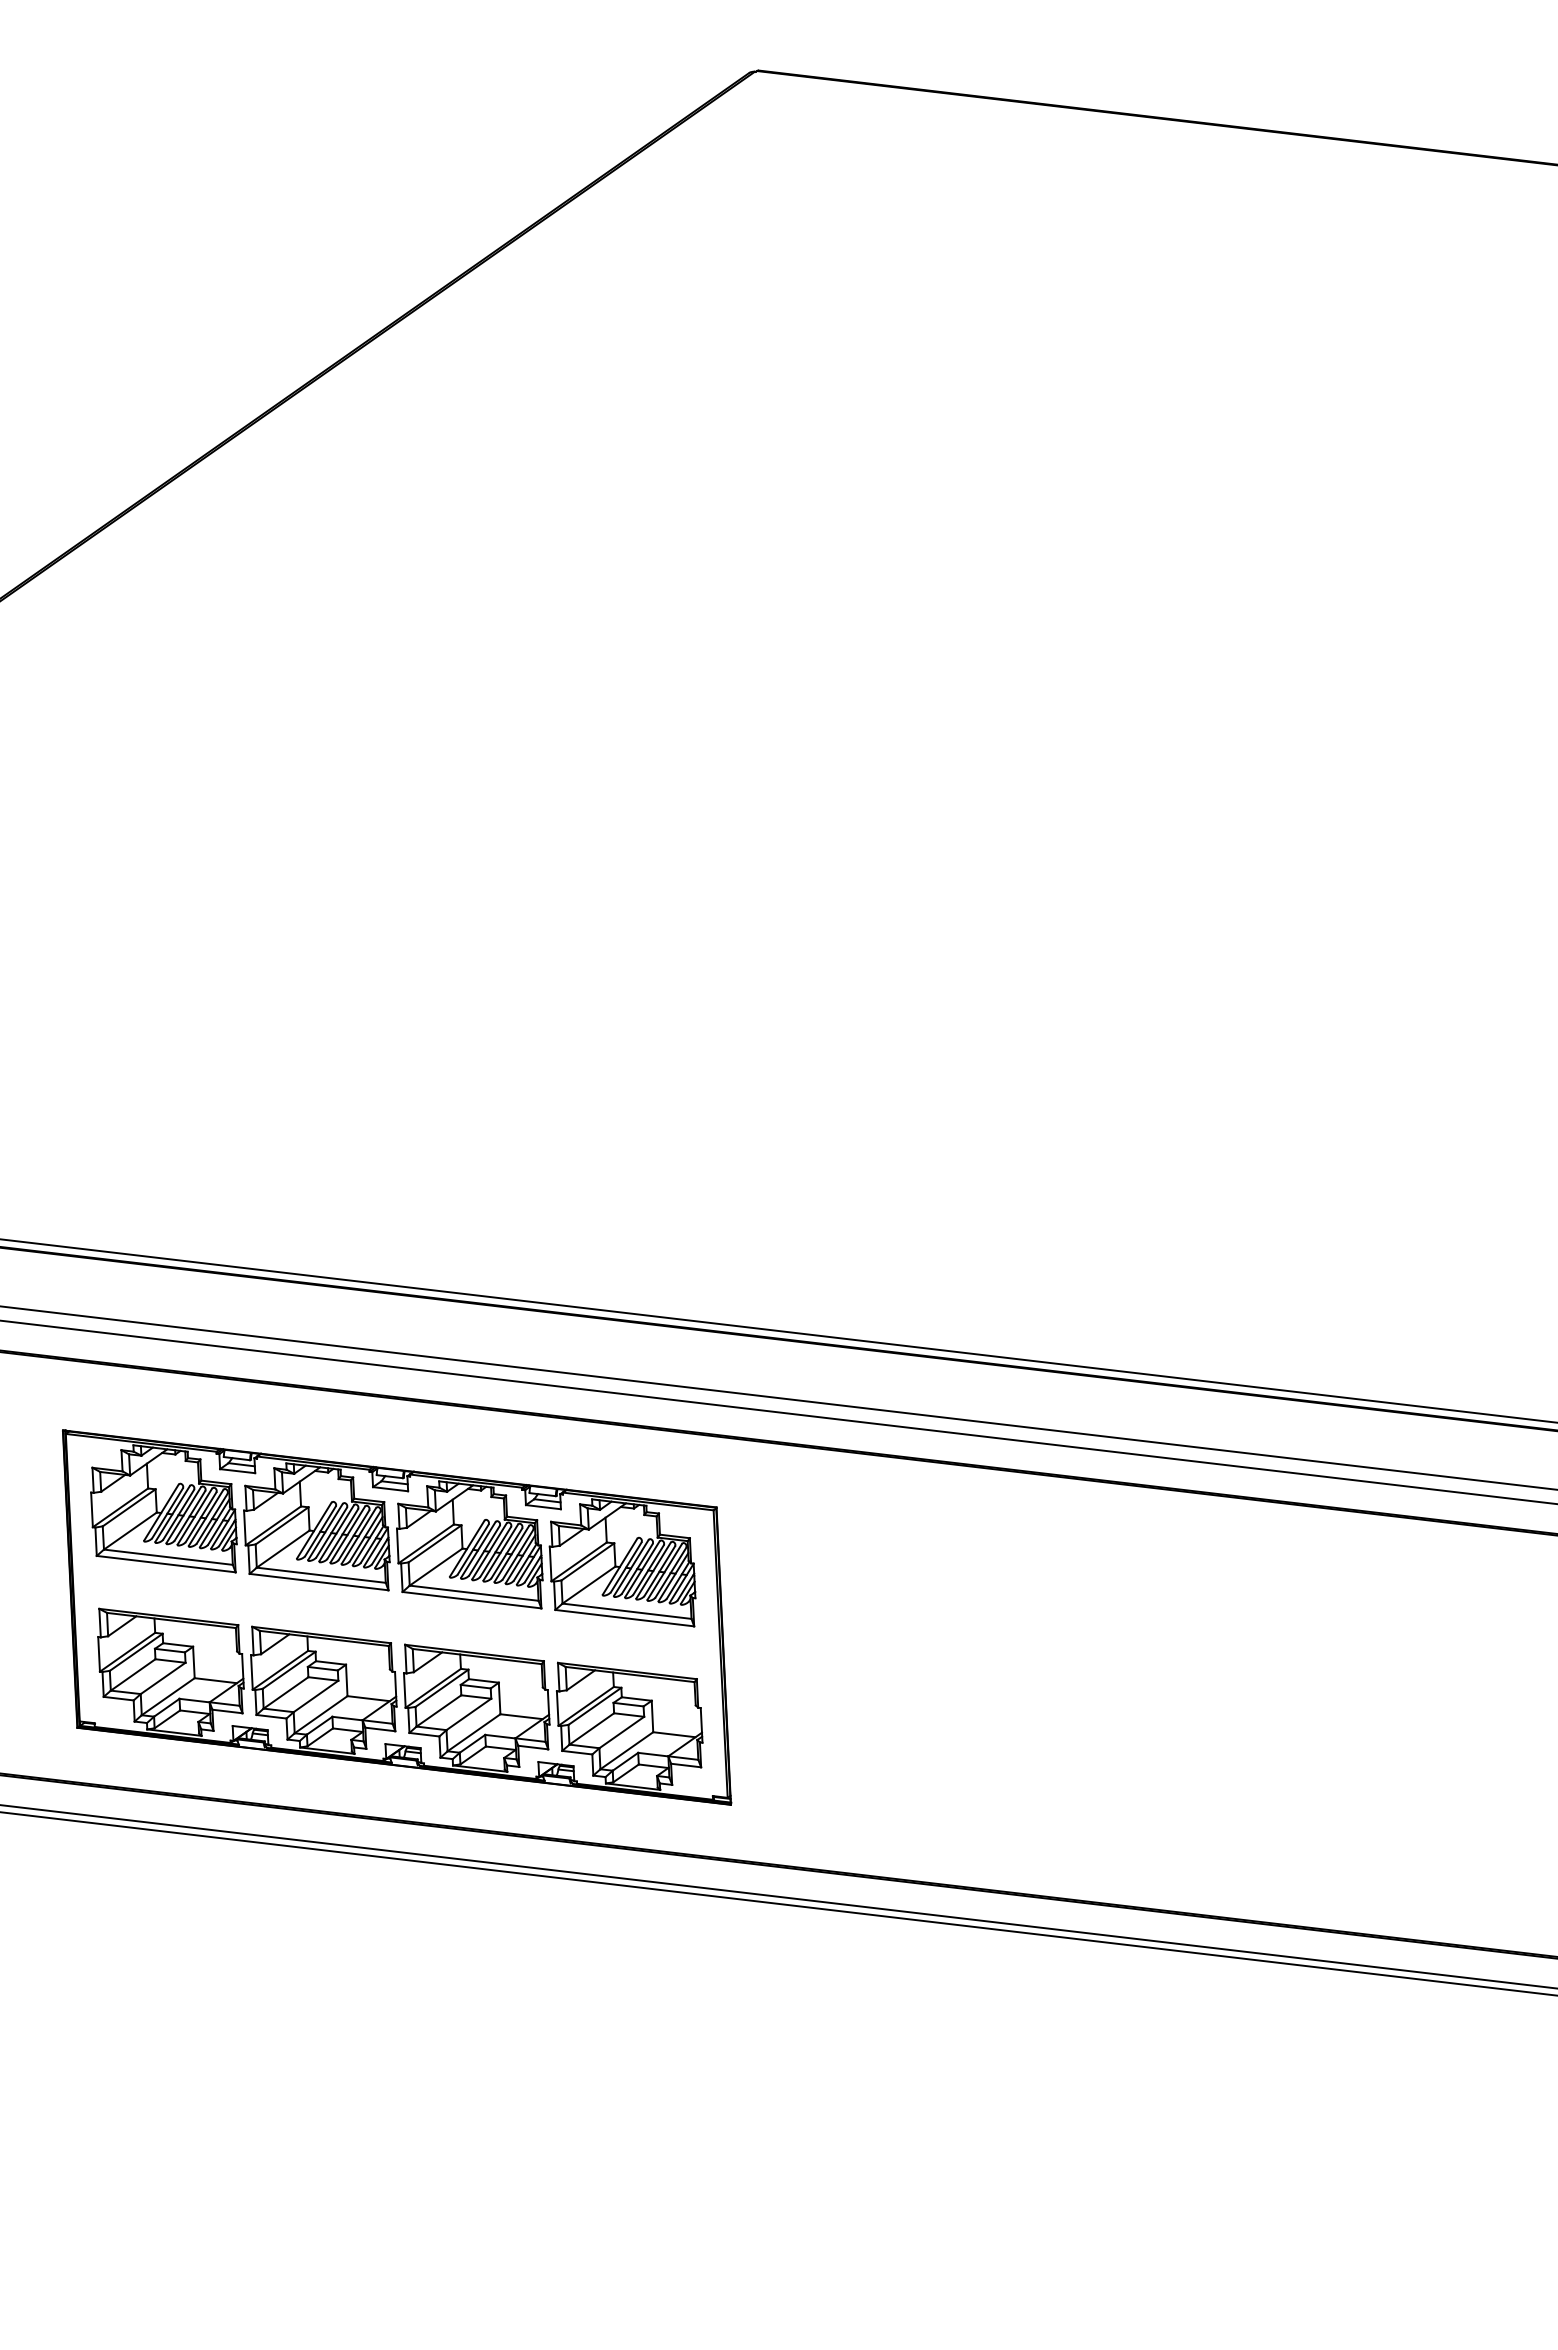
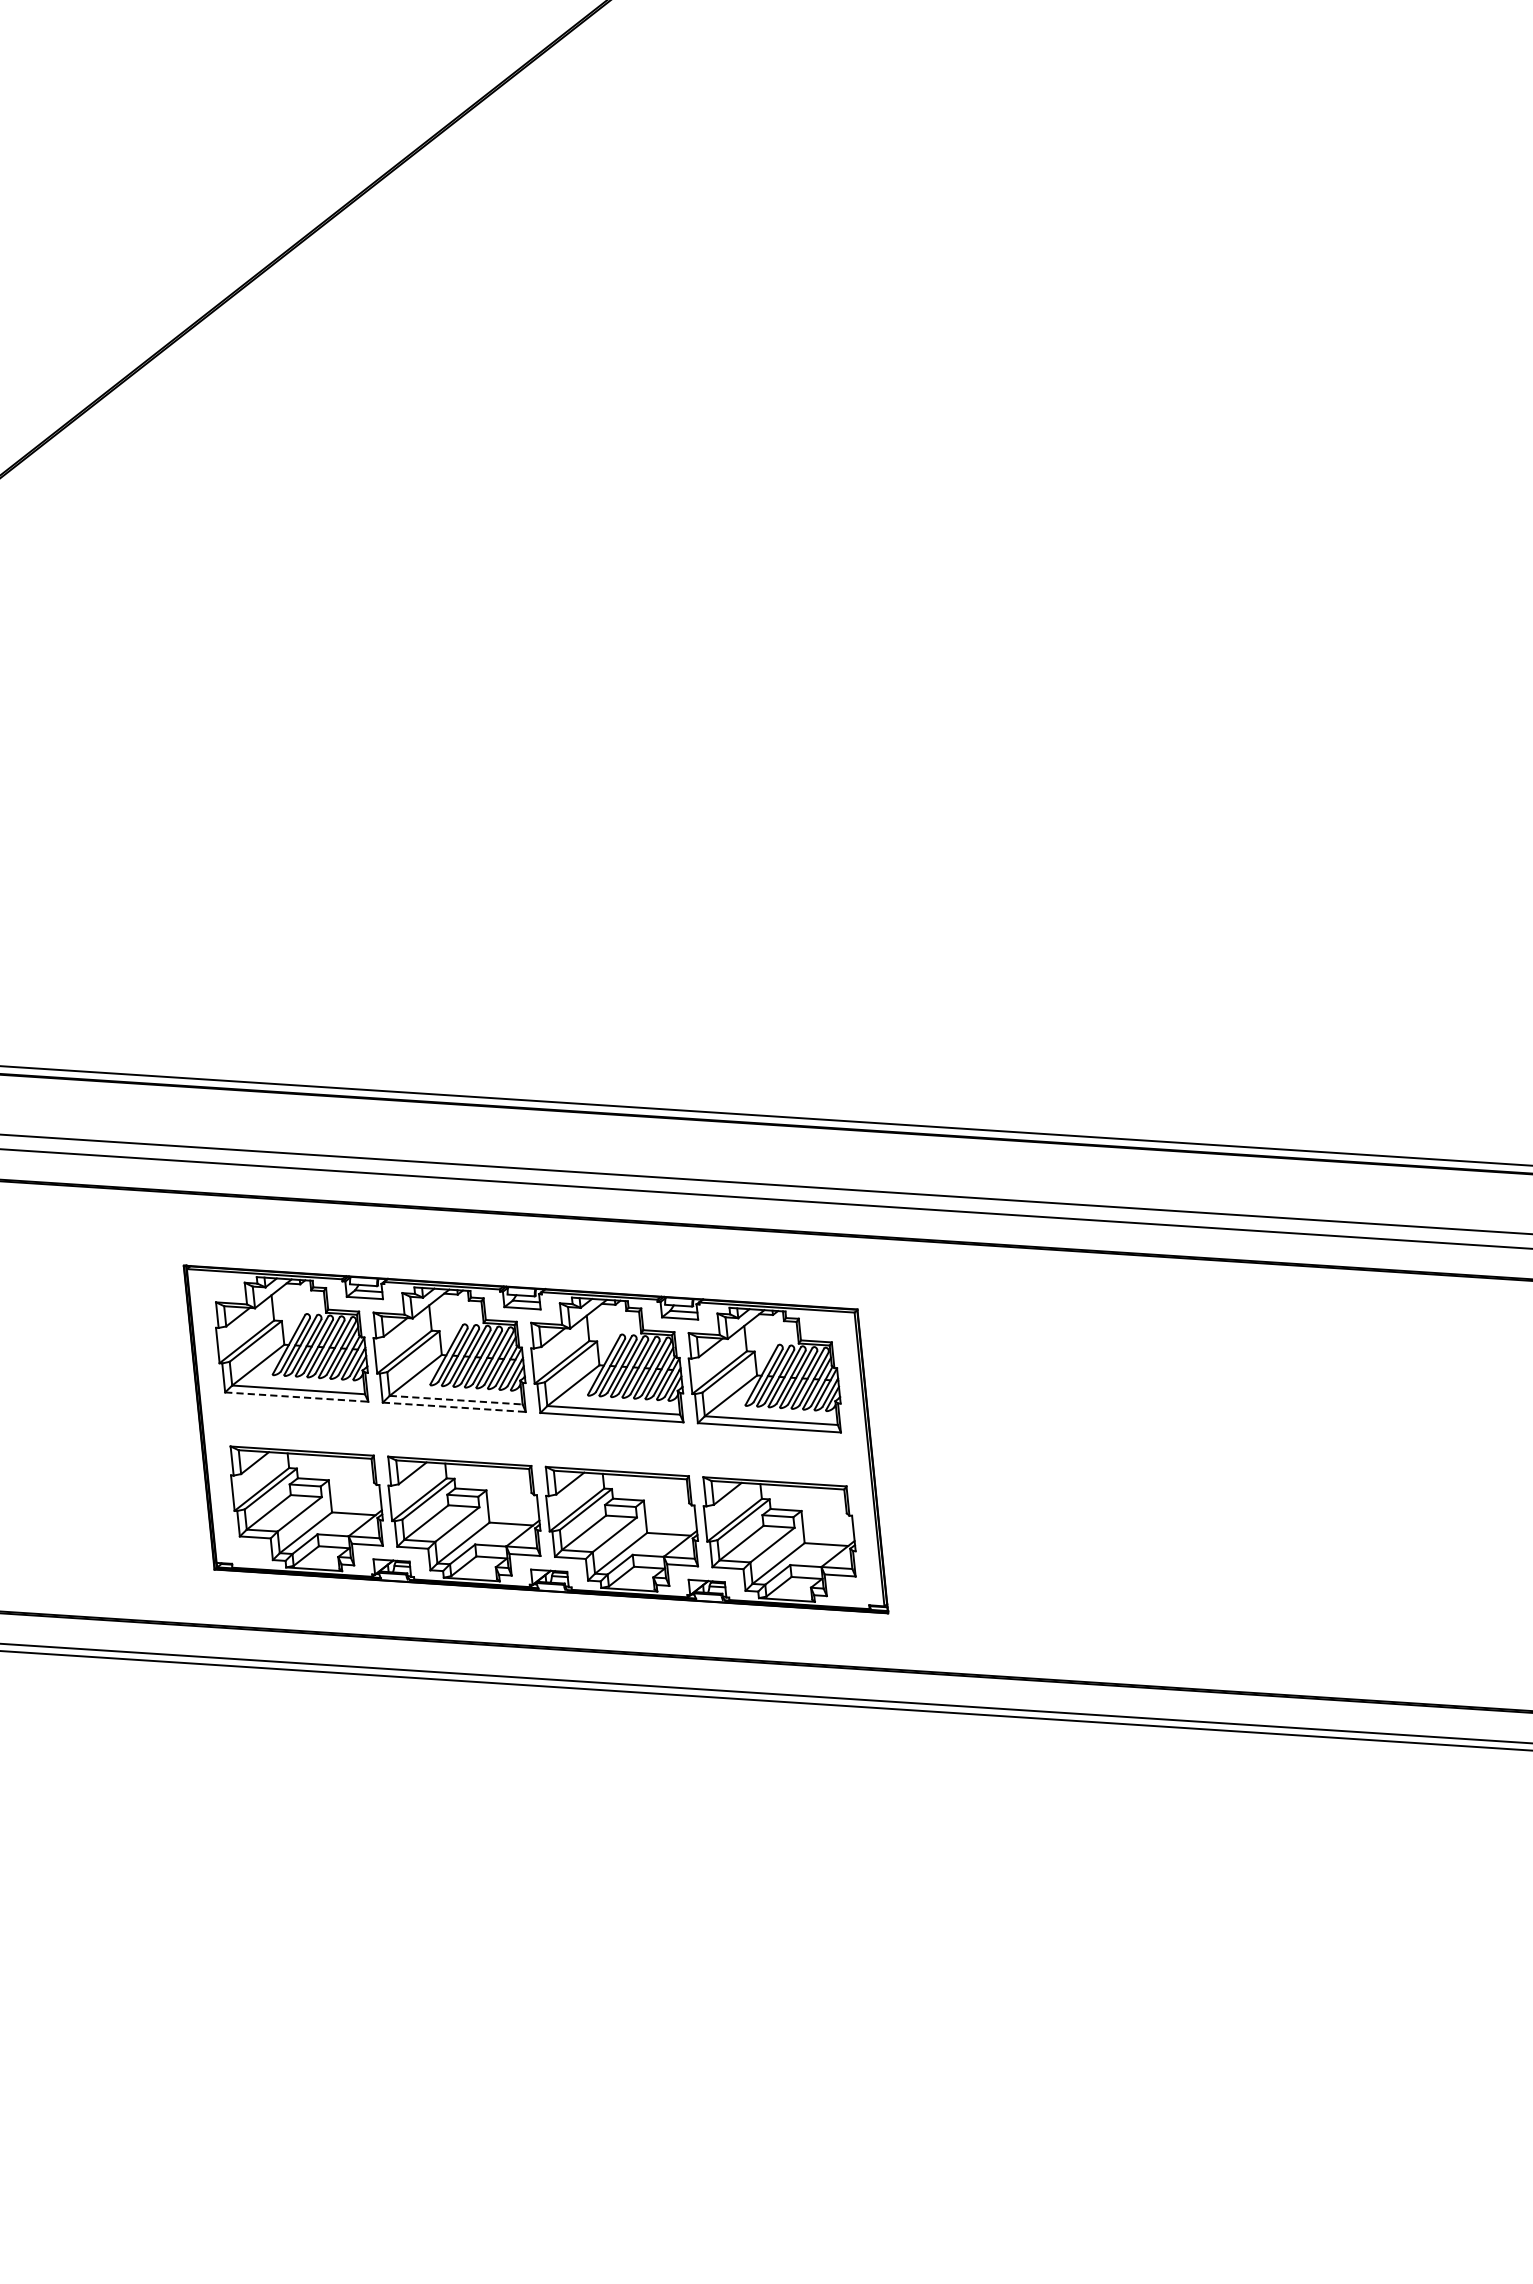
line: (166, 1564) -> (297, 1397), solid -> dashed
line: (321, 1575) -> (456, 1400), solid -> dashed
line: (319, 1582) -> (454, 1407), solid -> dashed

